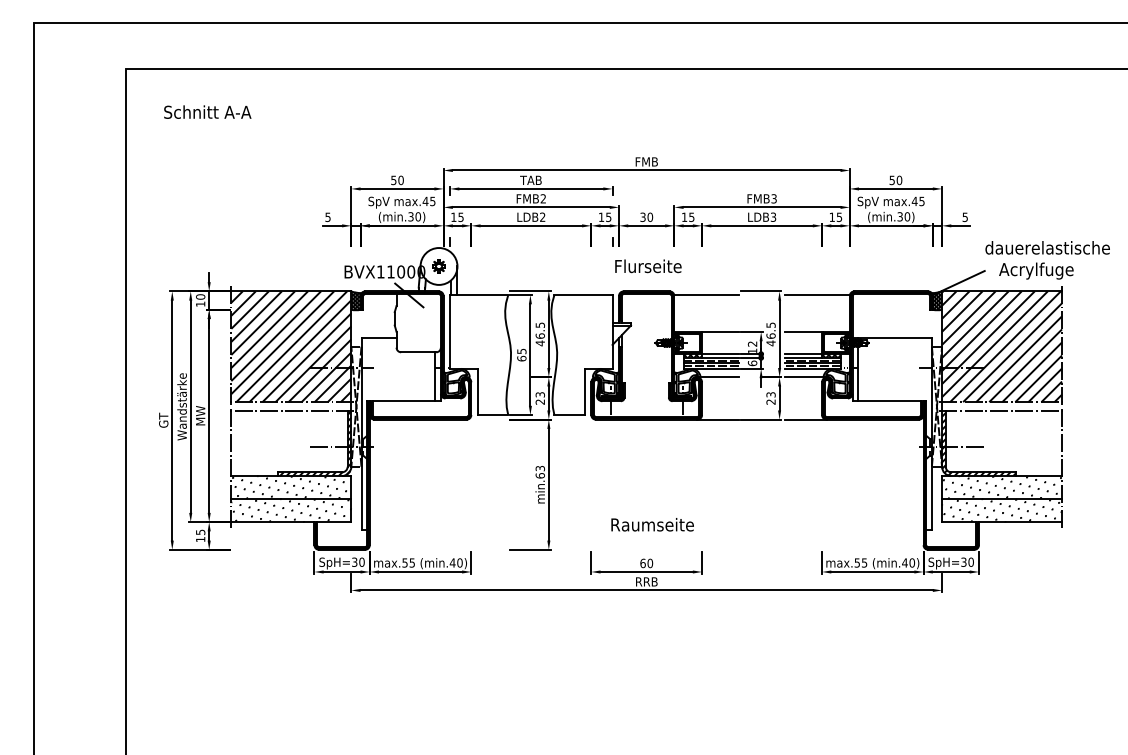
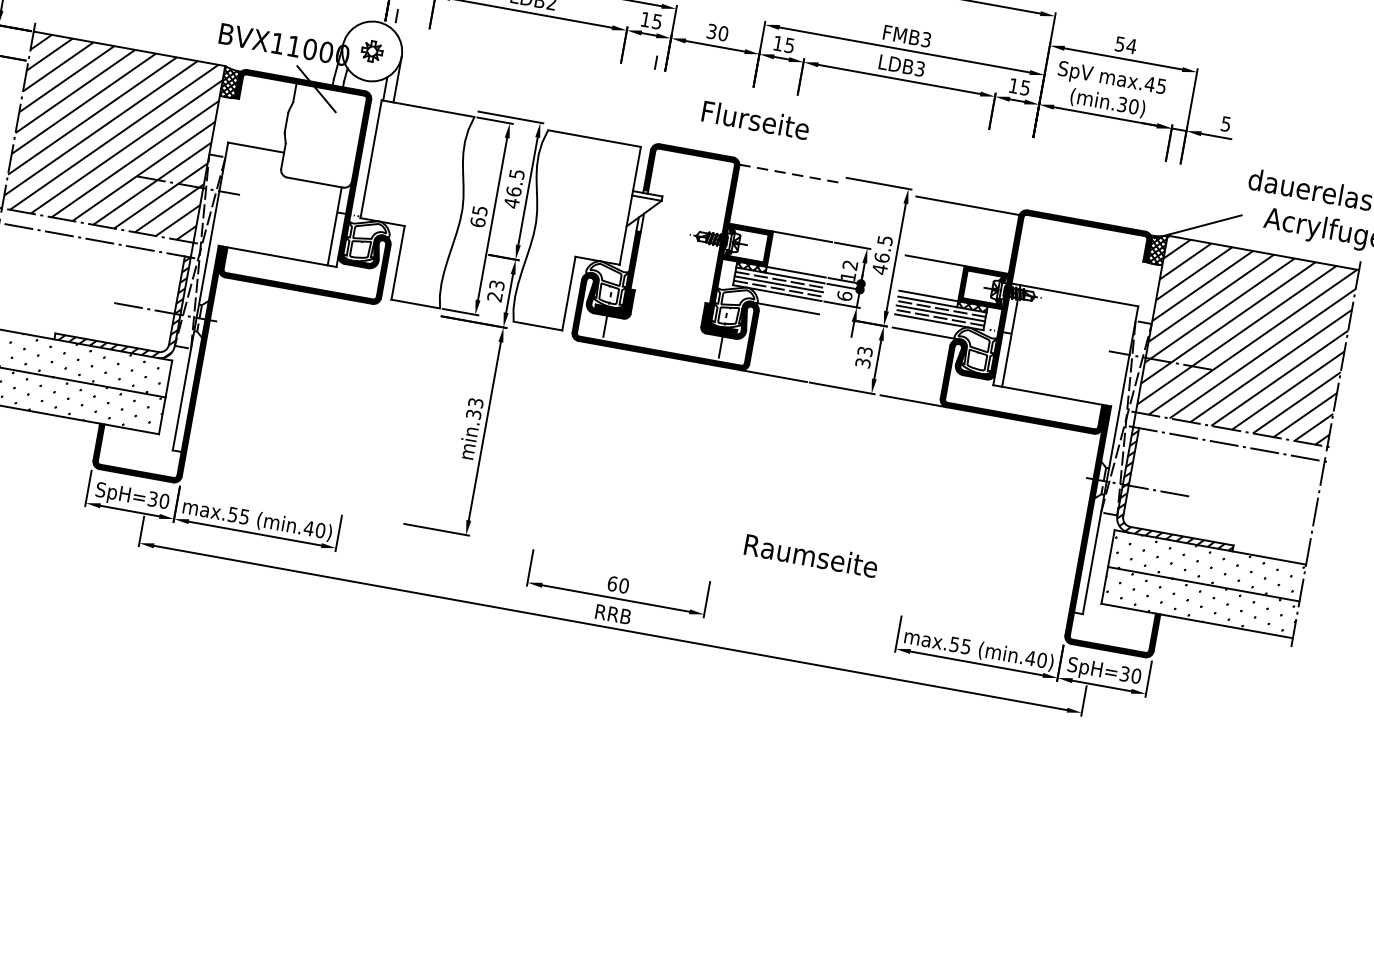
text: (899, 180) -> (1131, 46), 50 -> 54
text: (648, 266) -> (755, 120), moved
line: (707, 295) -> (792, 174), solid -> dashed
text: (771, 401) -> (863, 362), 23 -> 33
text: (539, 475) -> (472, 413), min.63 -> min.33
text: (652, 524) -> (811, 555), moved

